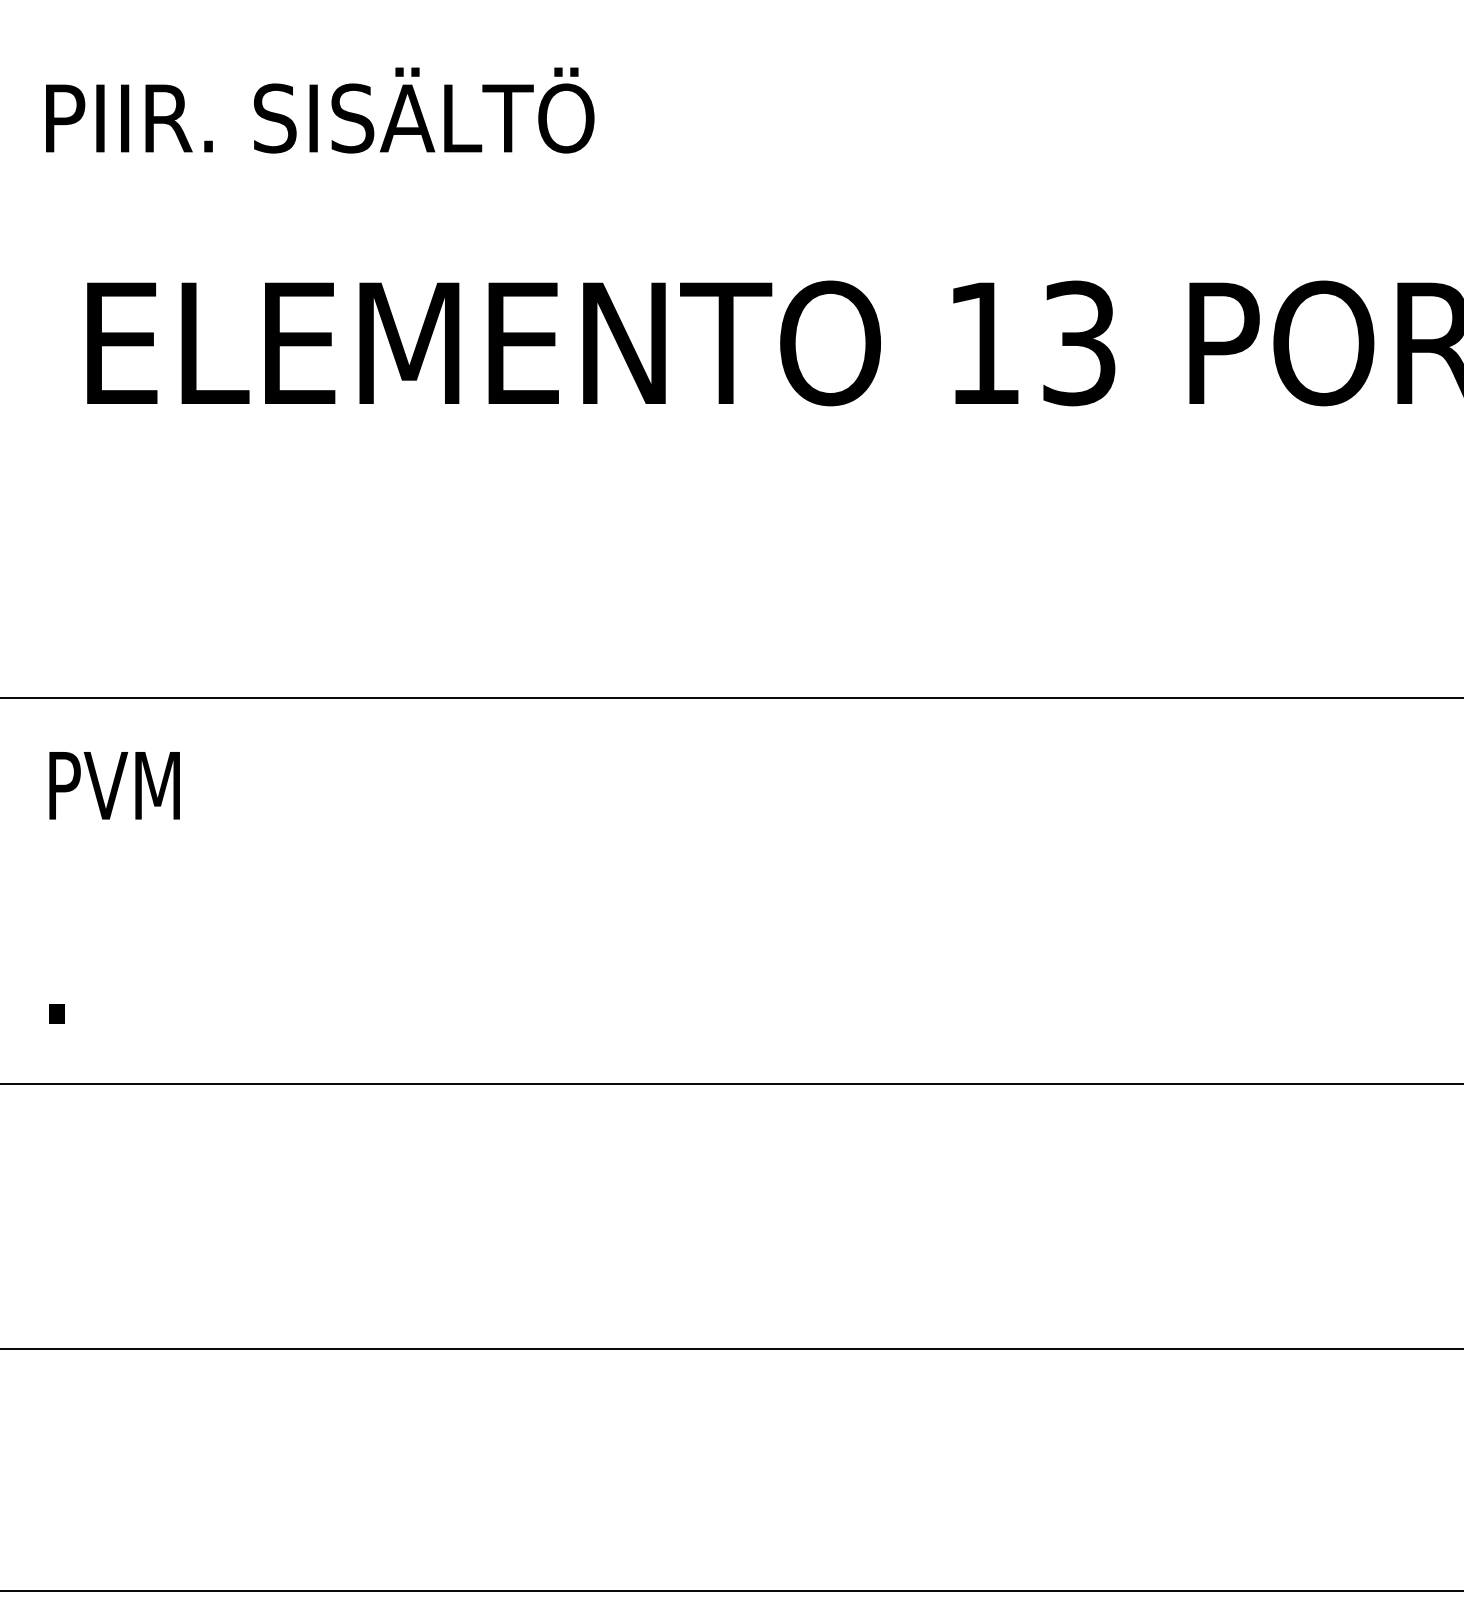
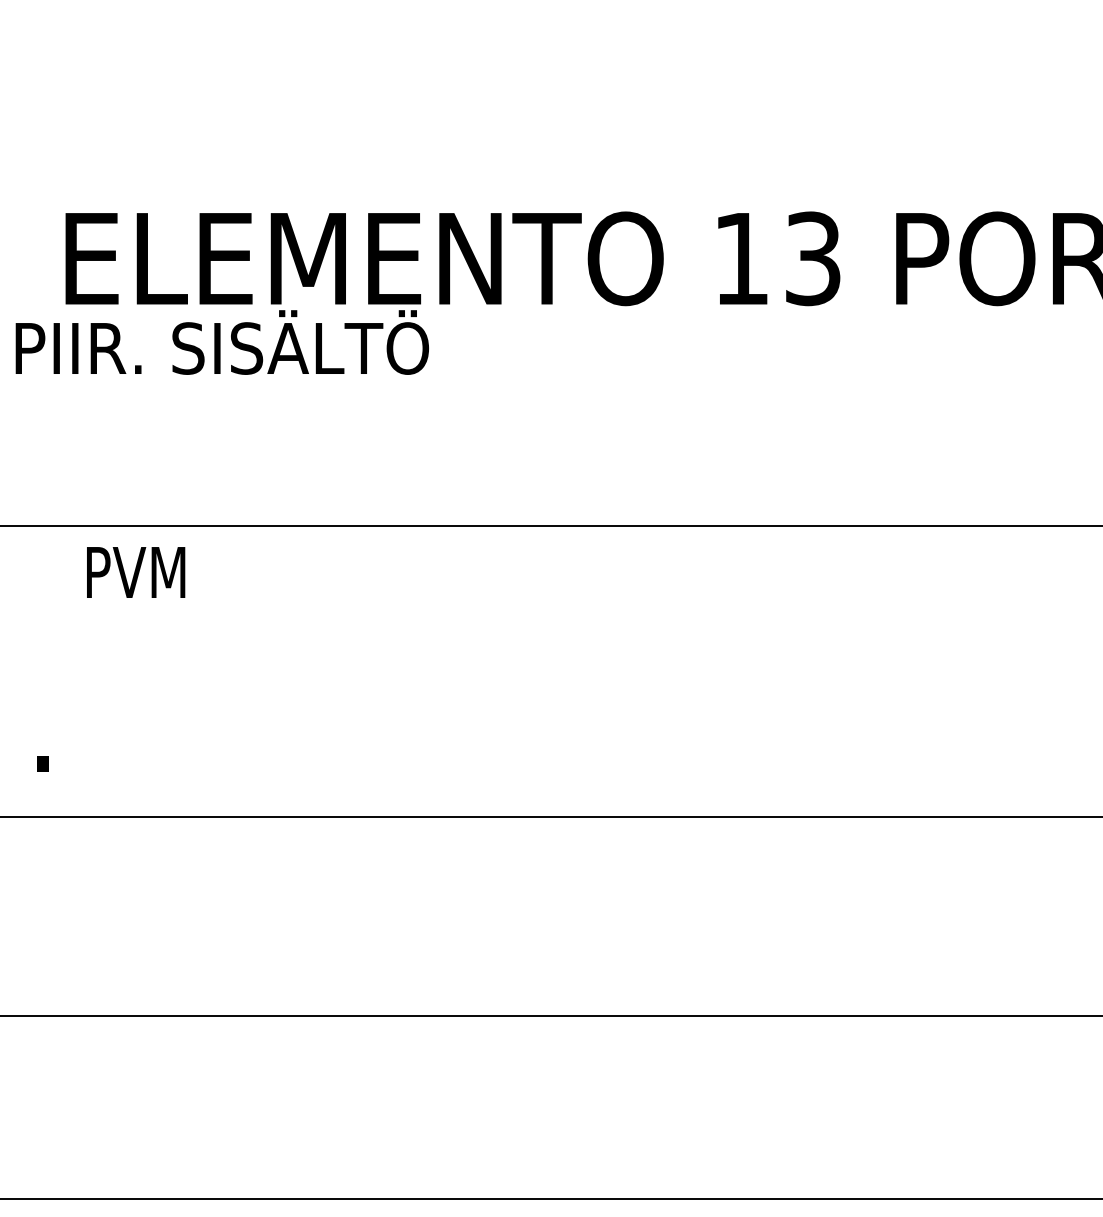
text: (320, 110) -> (222, 342), moved
text: (114, 785) -> (135, 572), moved

